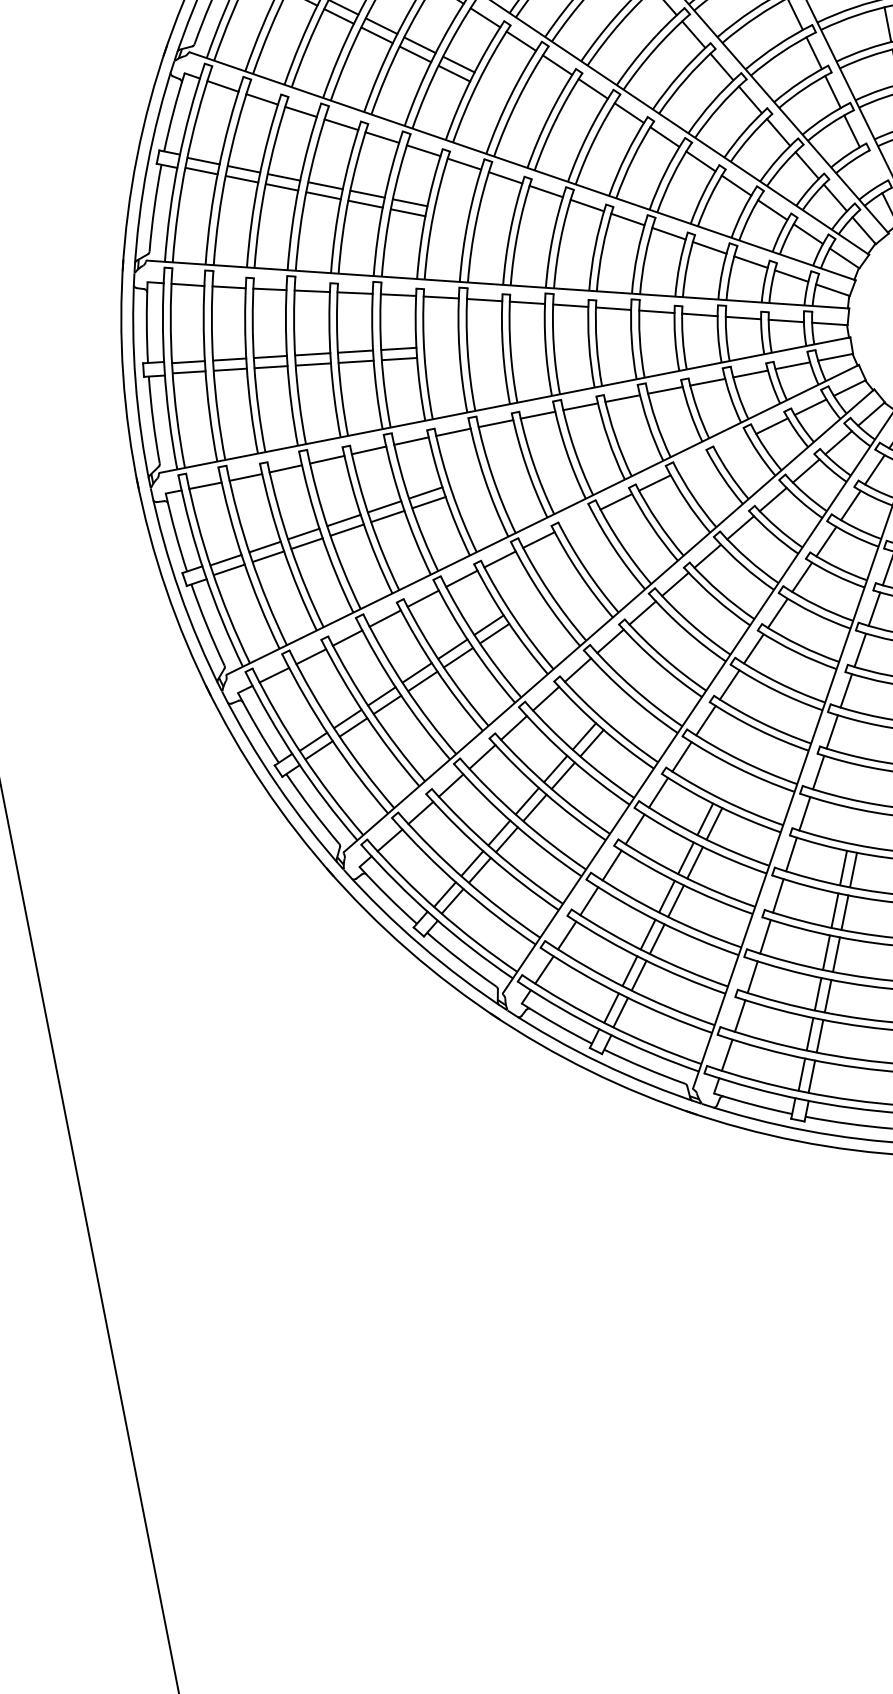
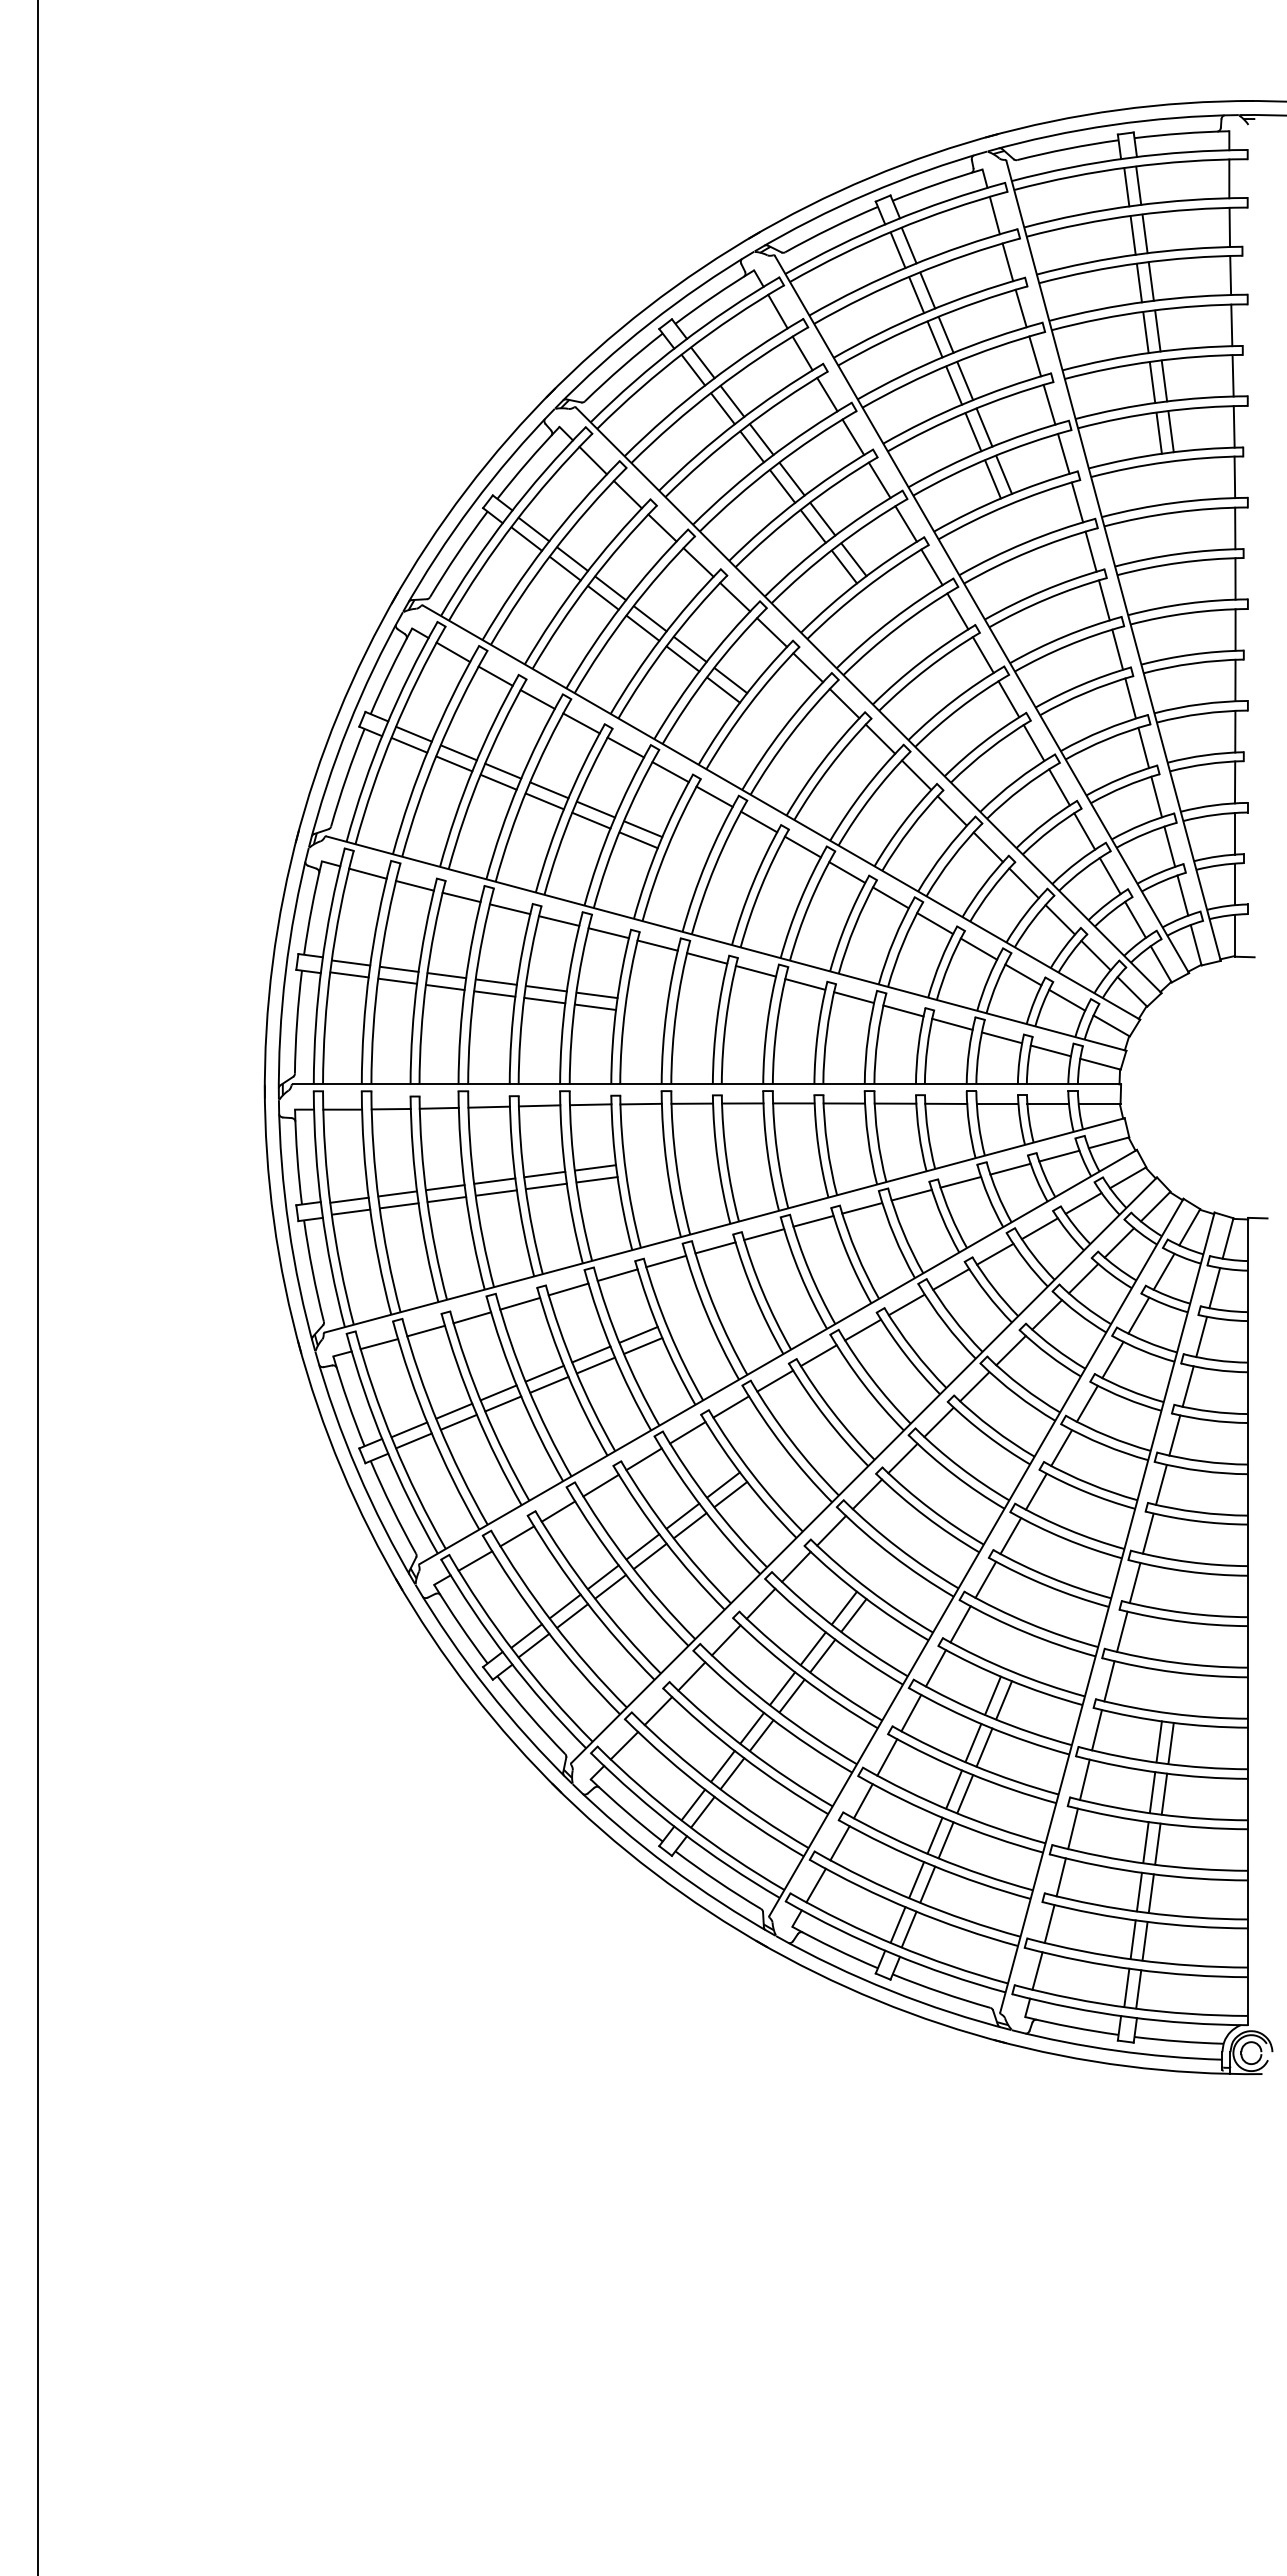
line: (870, 169) -> (1182, 895), added
line: (732, 444) -> (960, 1181), added
line: (693, 463) -> (911, 1194), added
line: (577, 520) -> (764, 1234), added

